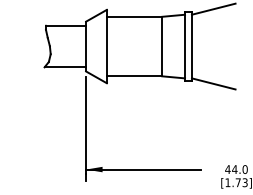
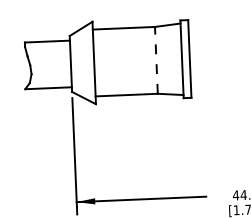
line: (213, 8) -> (212, 15), removed
line: (162, 46) -> (156, 60), solid -> dashed
line: (213, 83) -> (215, 99), removed

